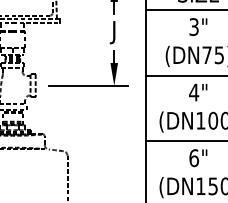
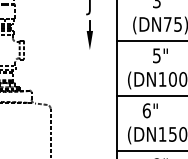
line: (88, 85) -> (68, 49), removed
text: (194, 92) -> (157, 55), 4" -> 5"
text: (198, 158) -> (150, 111), moved

